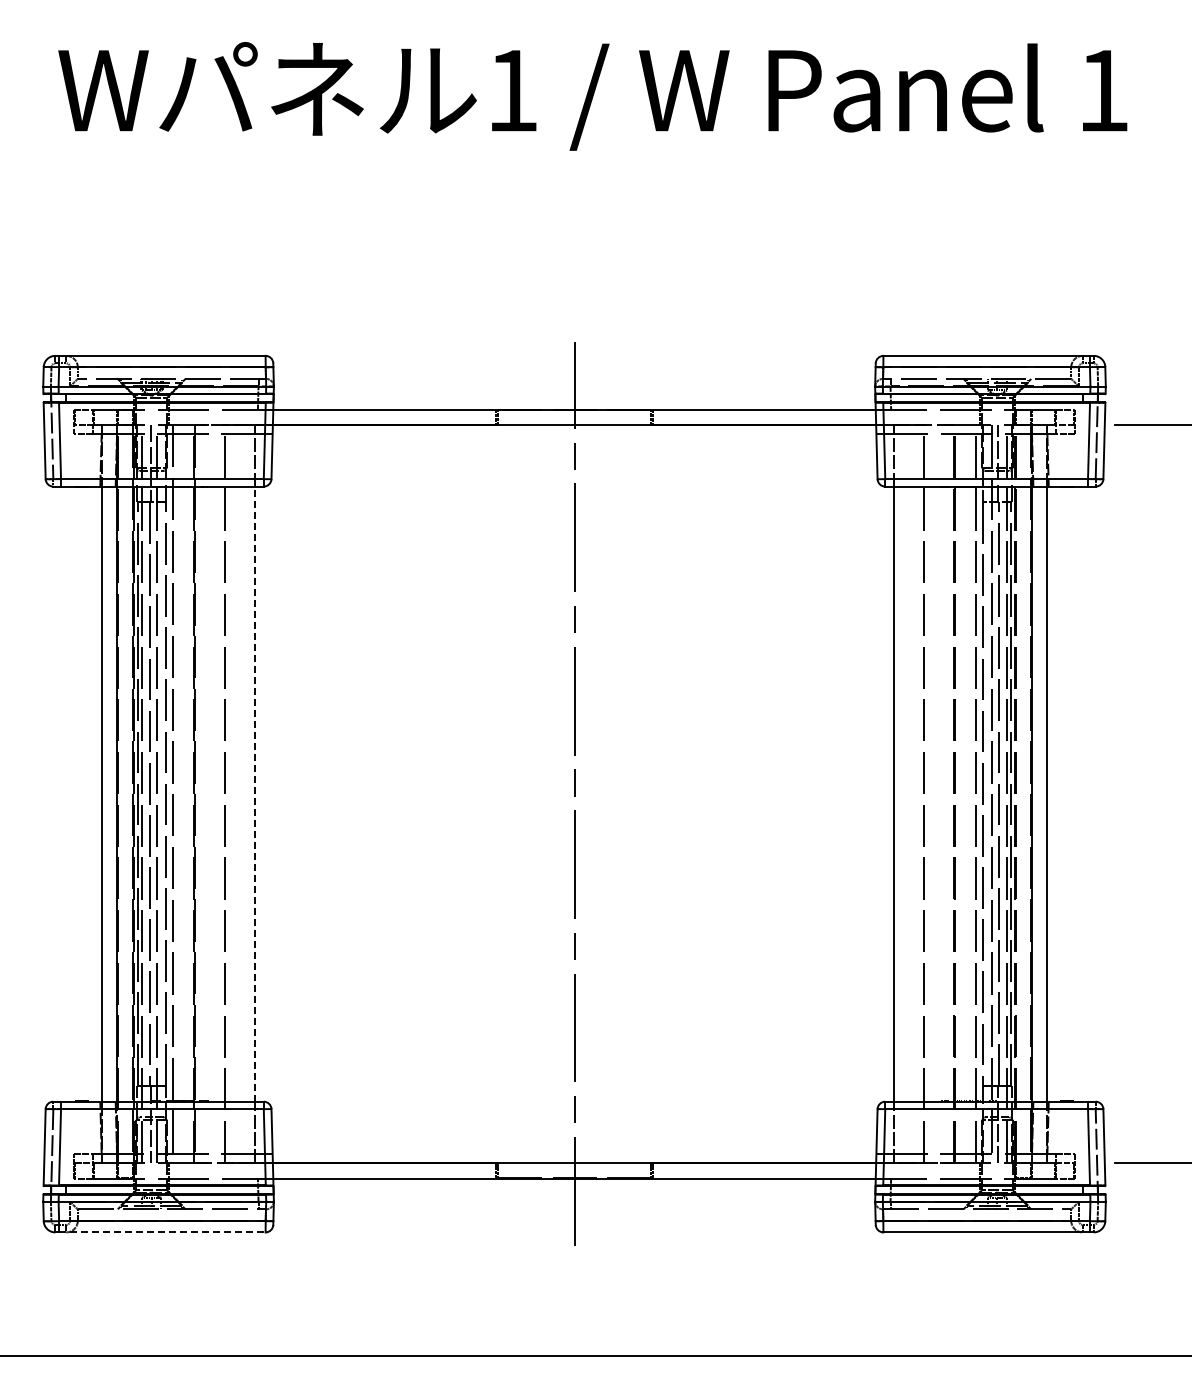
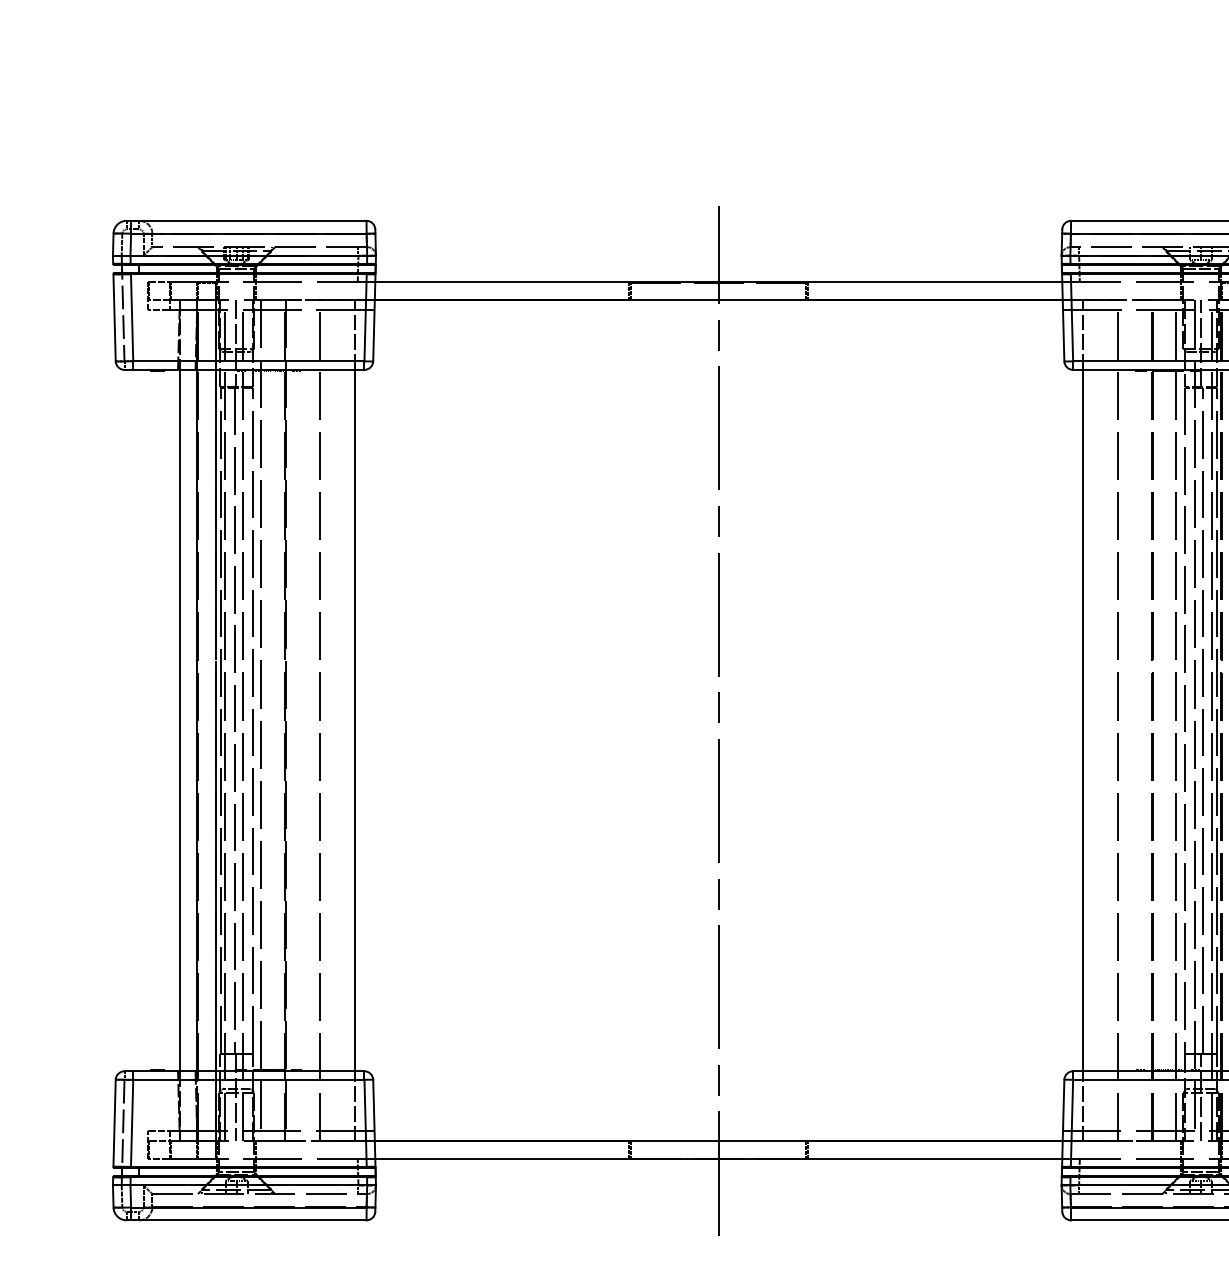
line: (255, 794) -> (355, 720), dashed -> solid
line: (162, 1232) -> (248, 1220), dashed -> solid

